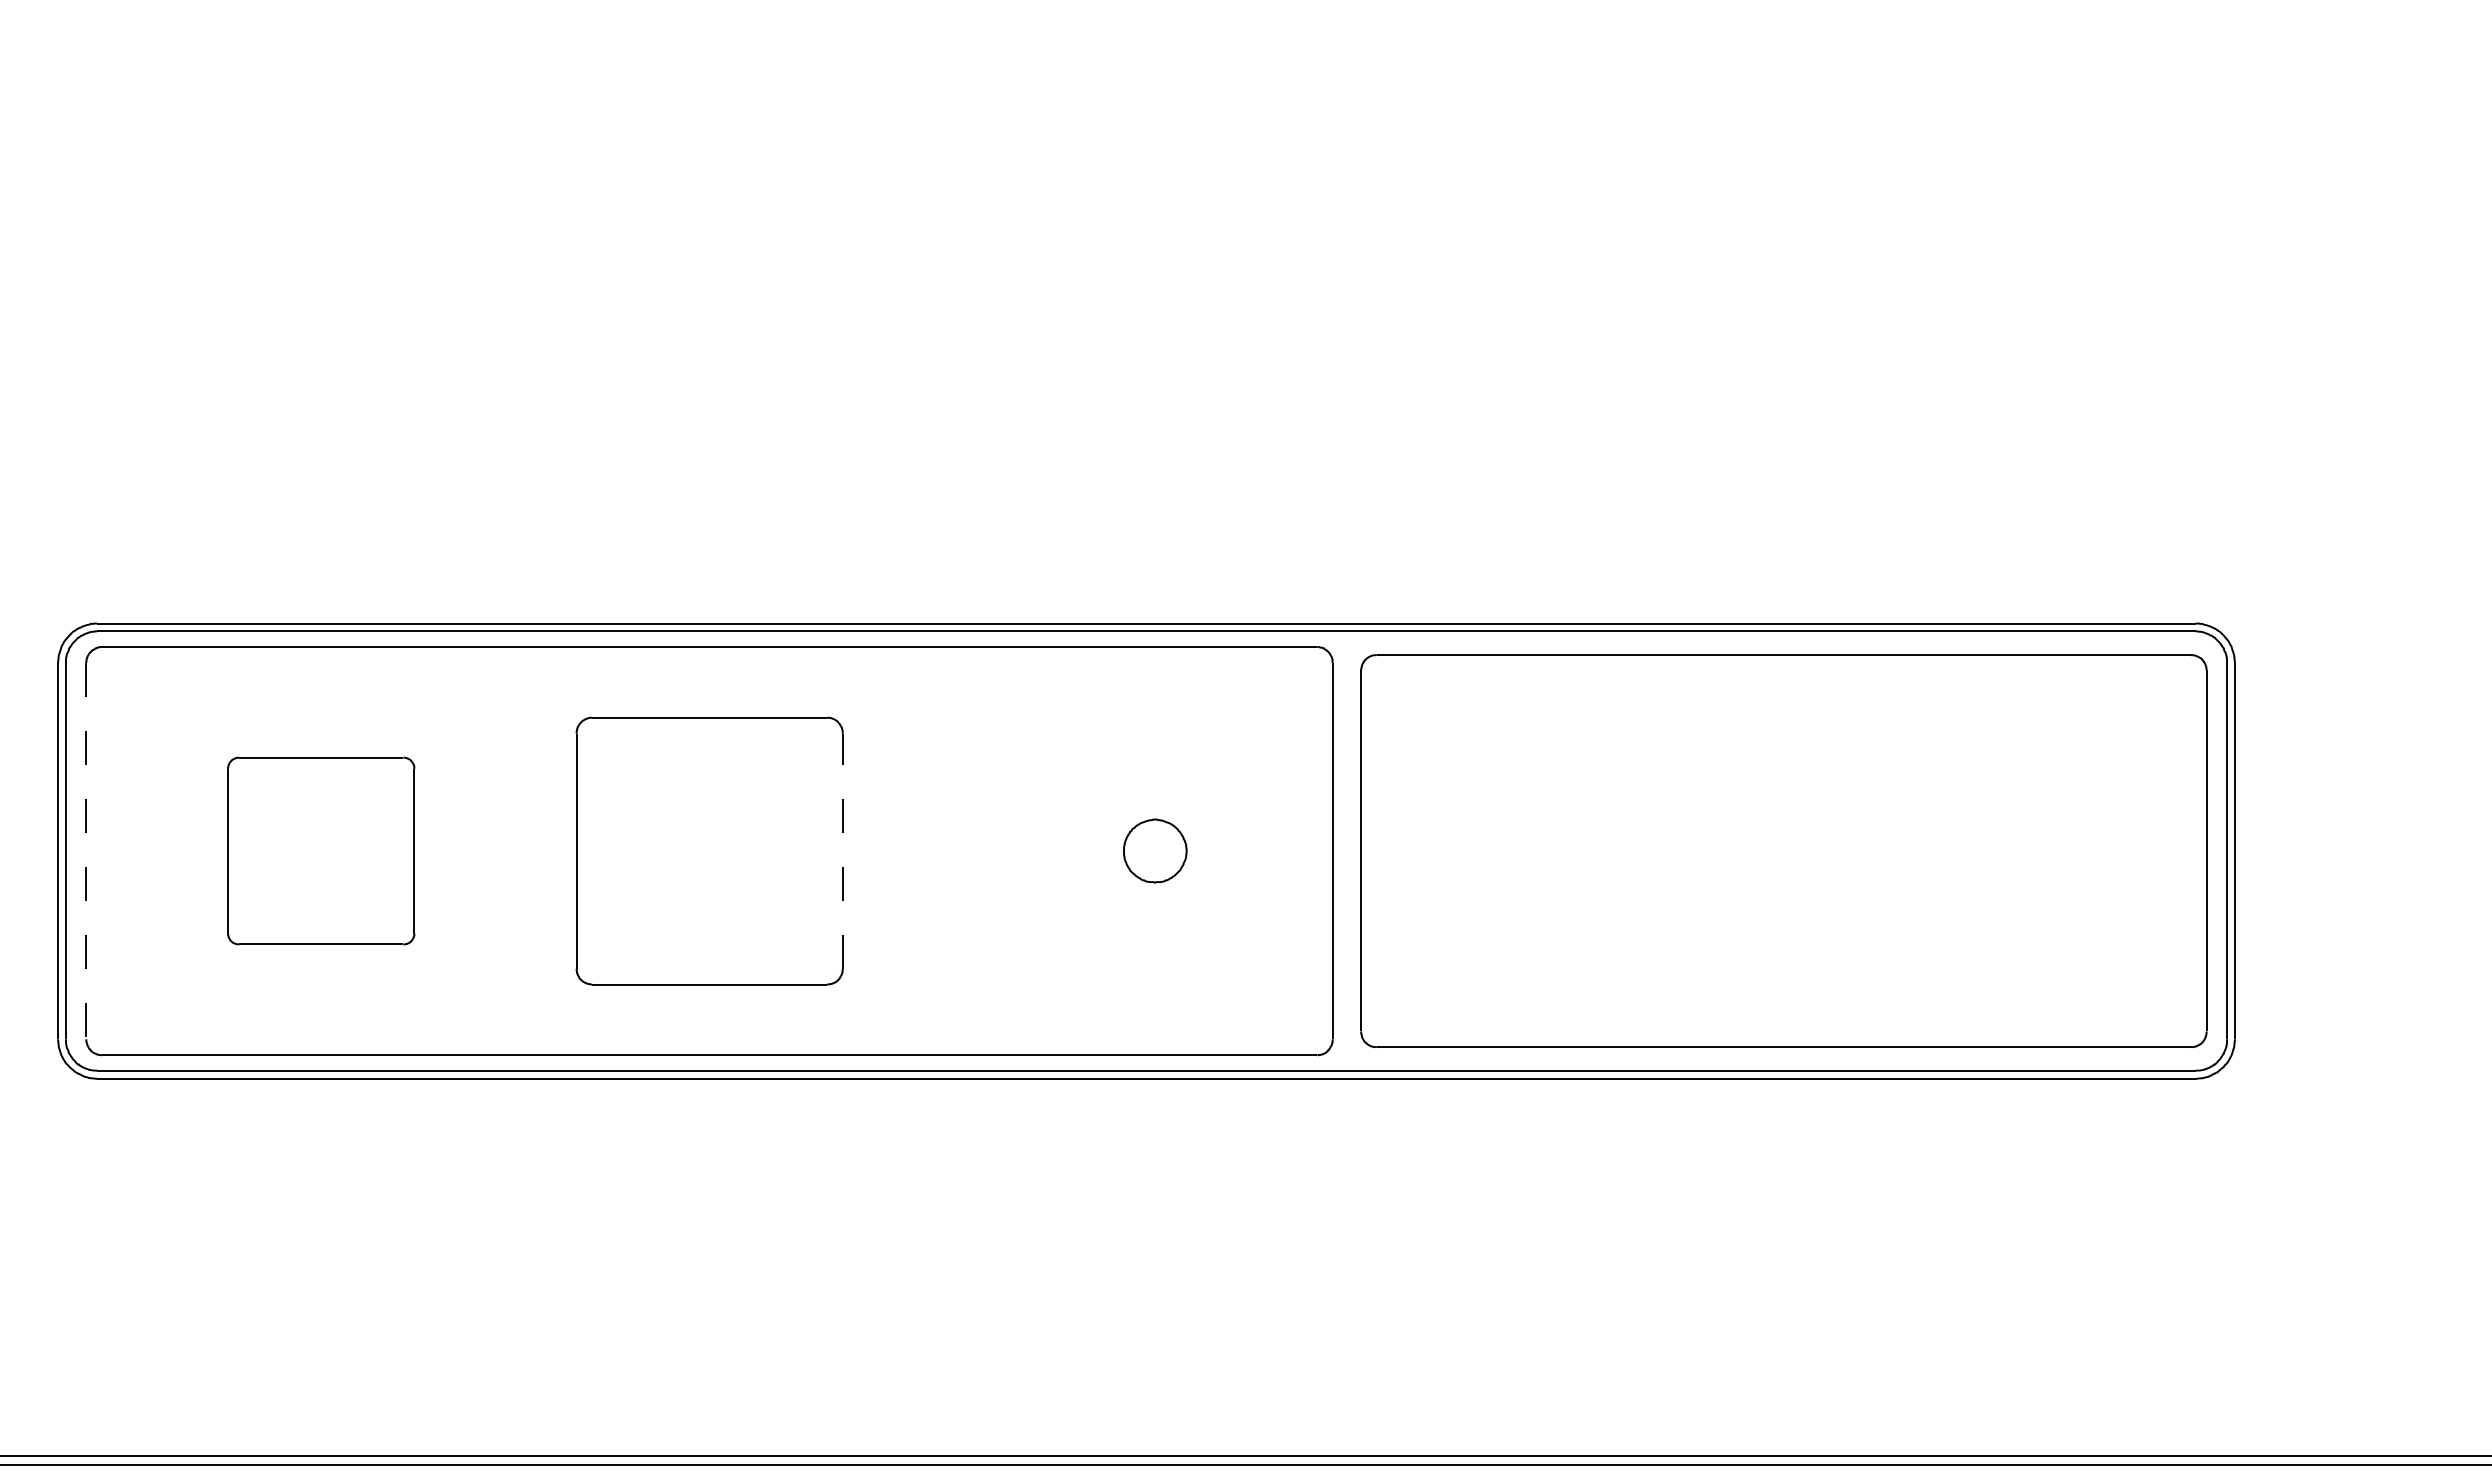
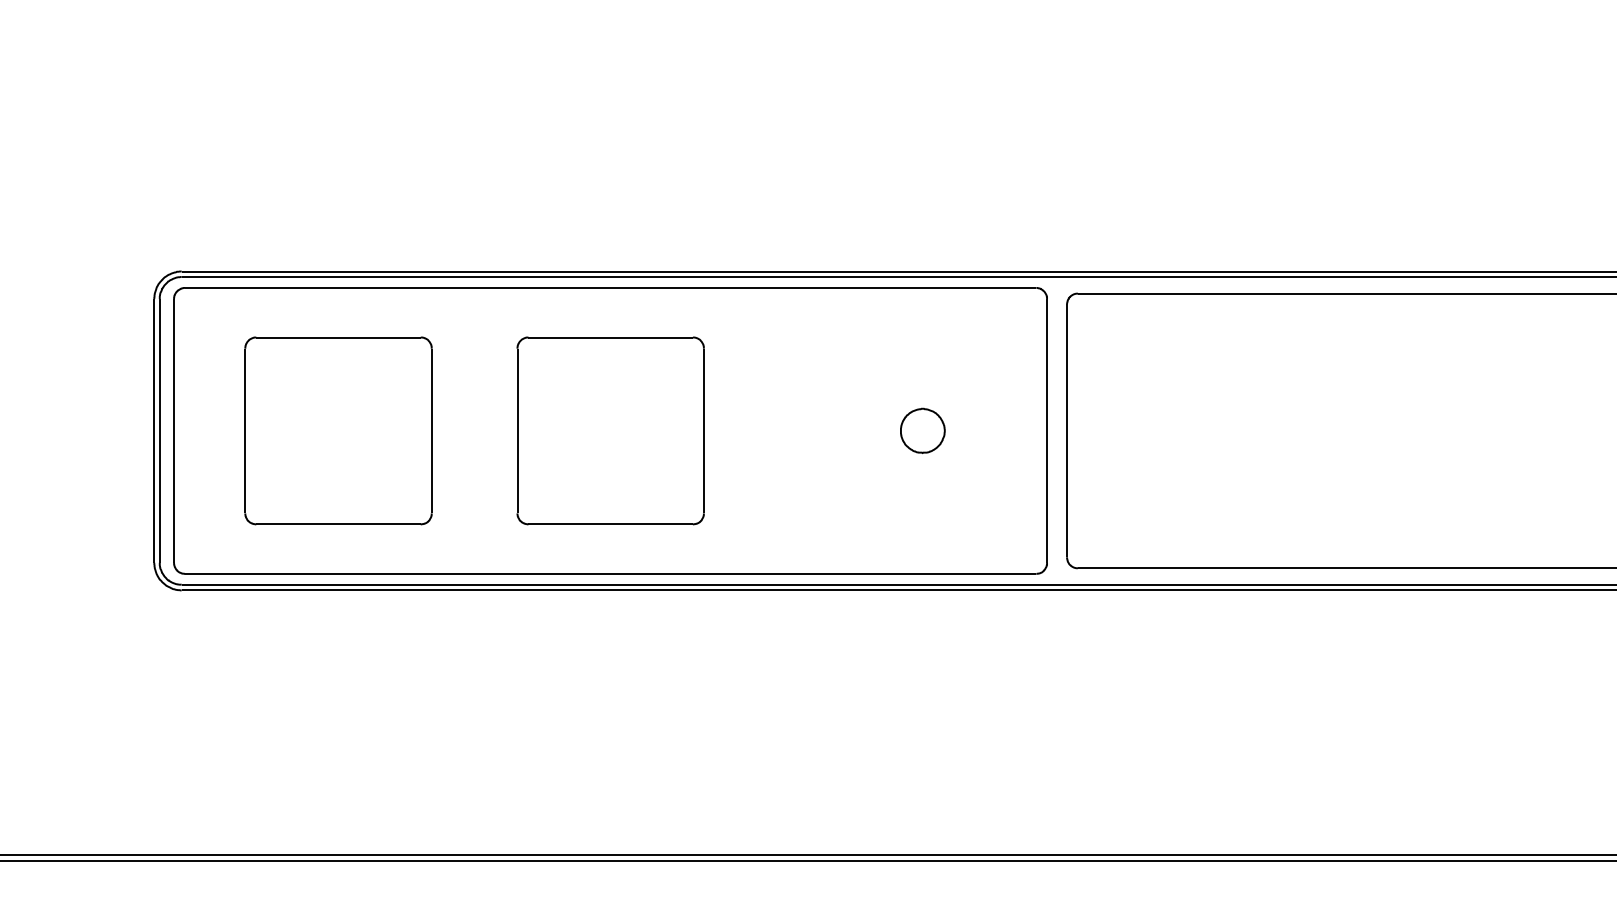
part: (321, 850) -> (338, 430), size x1.43
line: (86, 851) -> (174, 431), dashed -> solid
line: (842, 851) -> (703, 431), dashed -> solid

